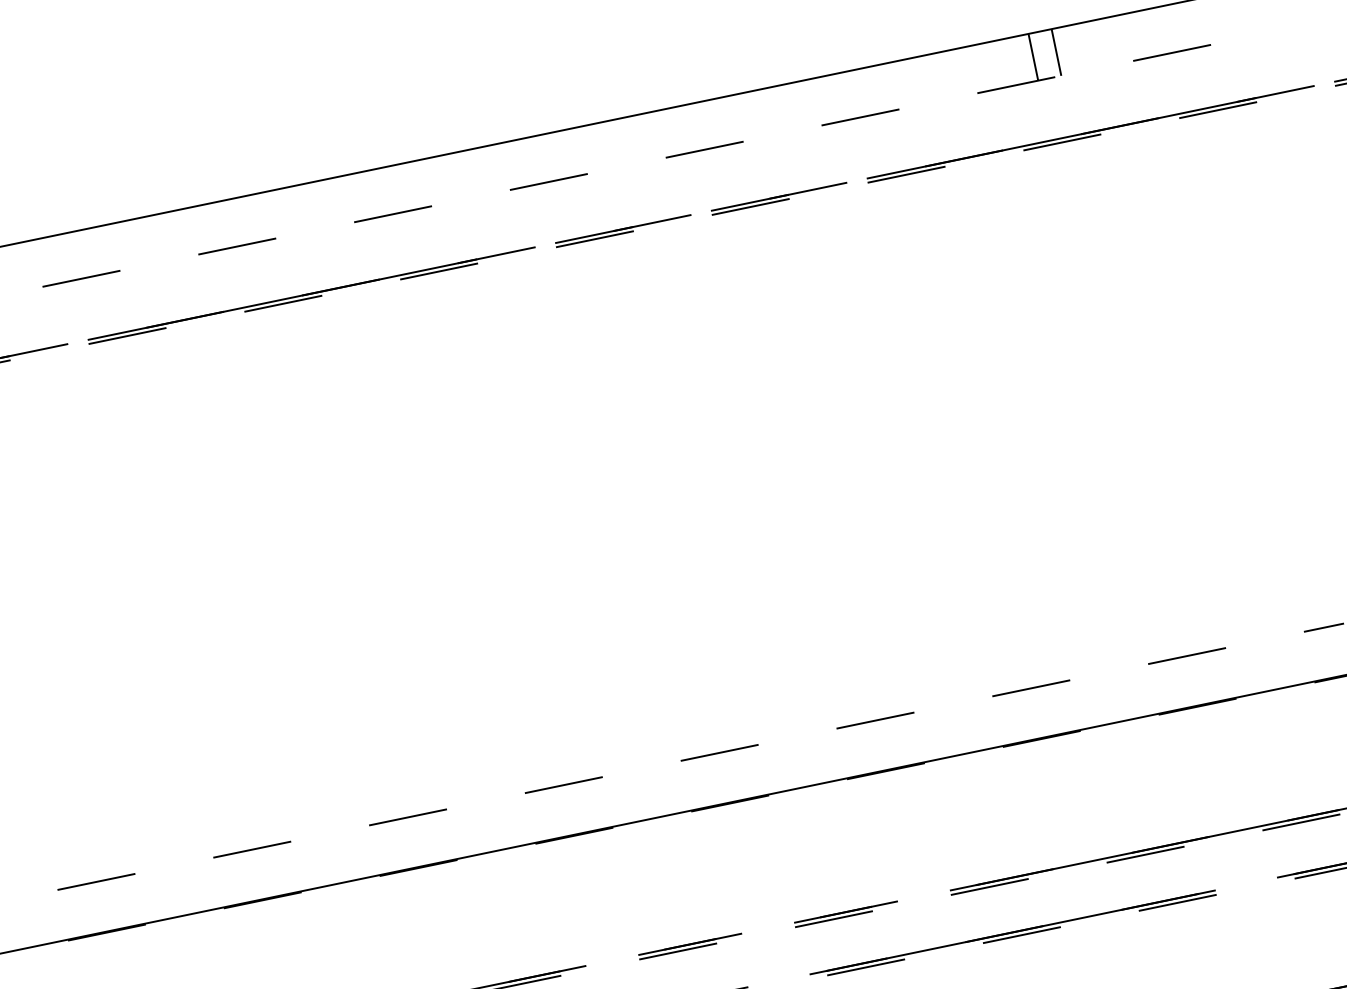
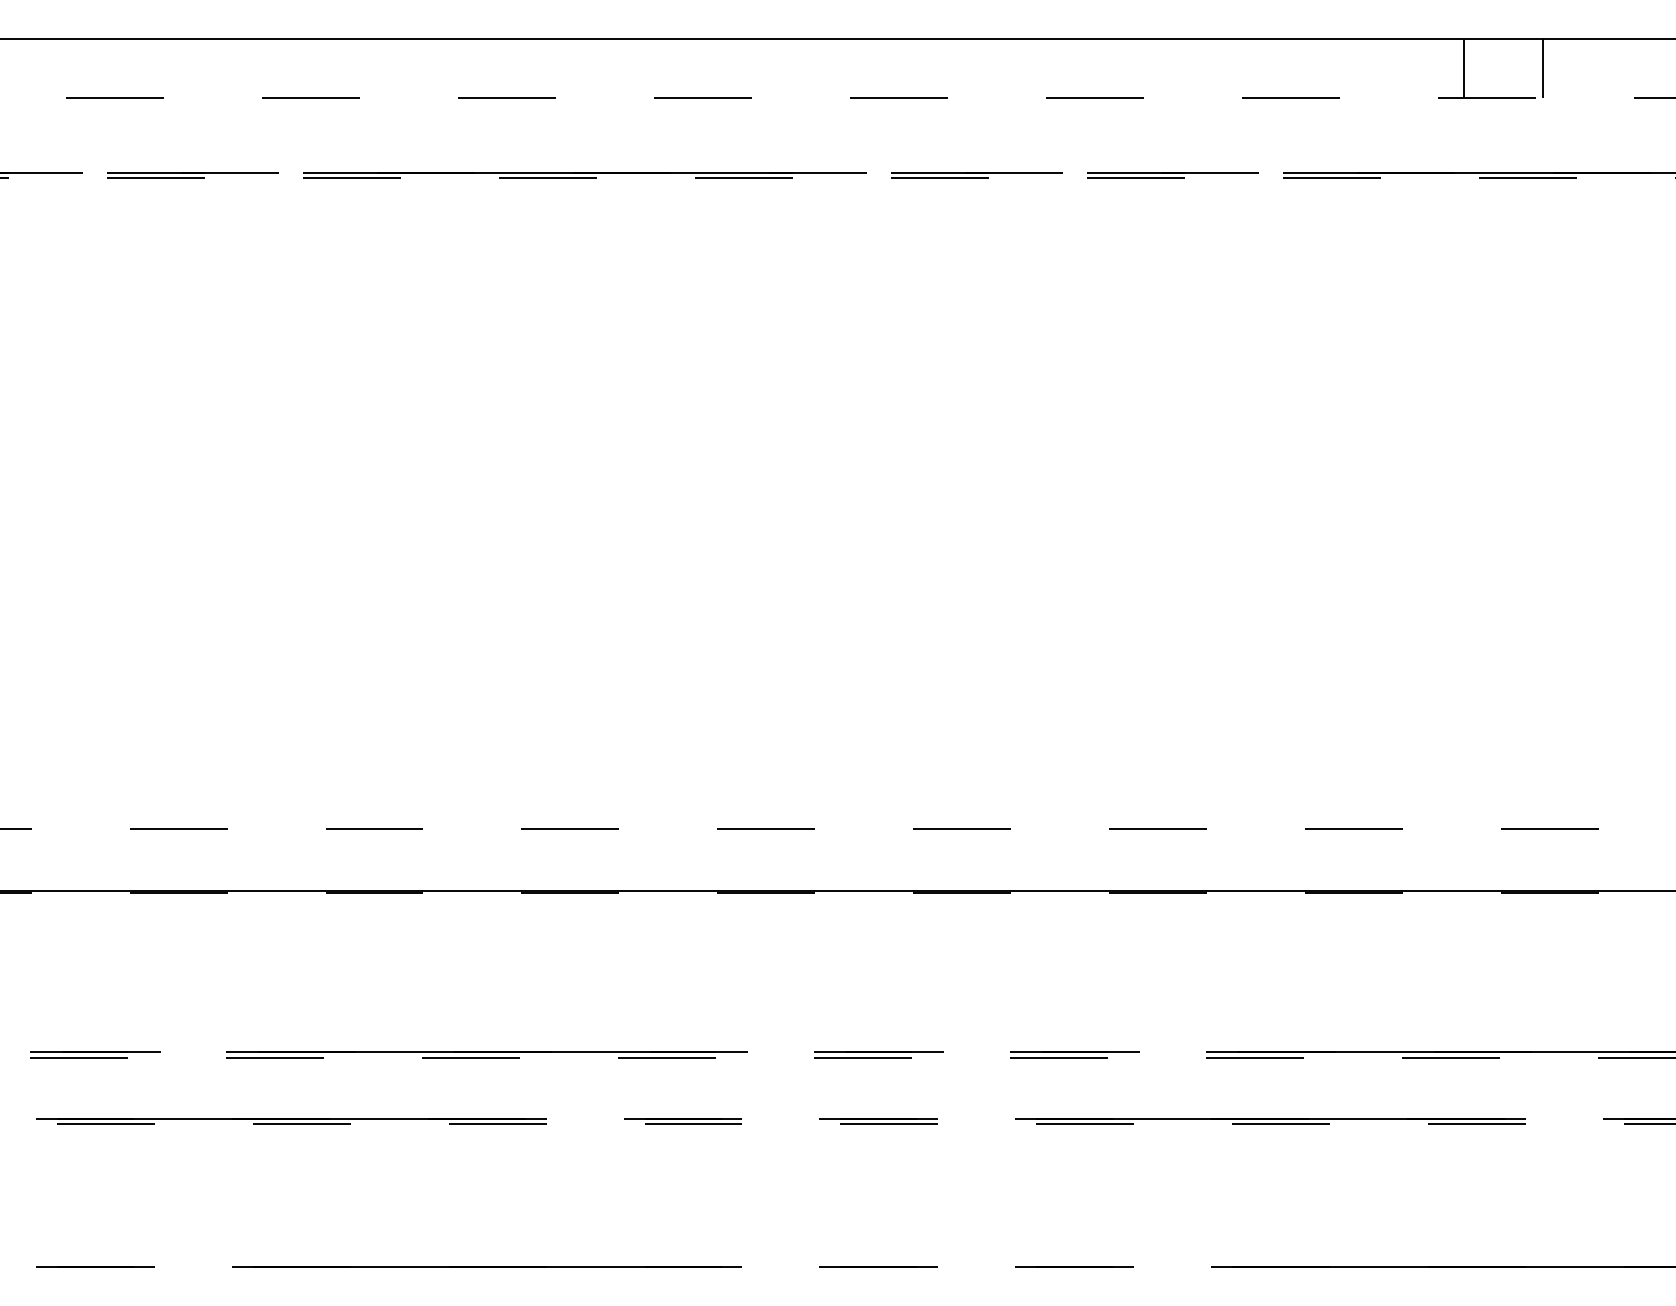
line: (1033, 57) -> (1464, 68), moved

